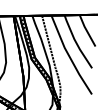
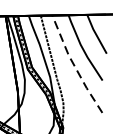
line: (69, 56) -> (74, 66), solid -> dashed

